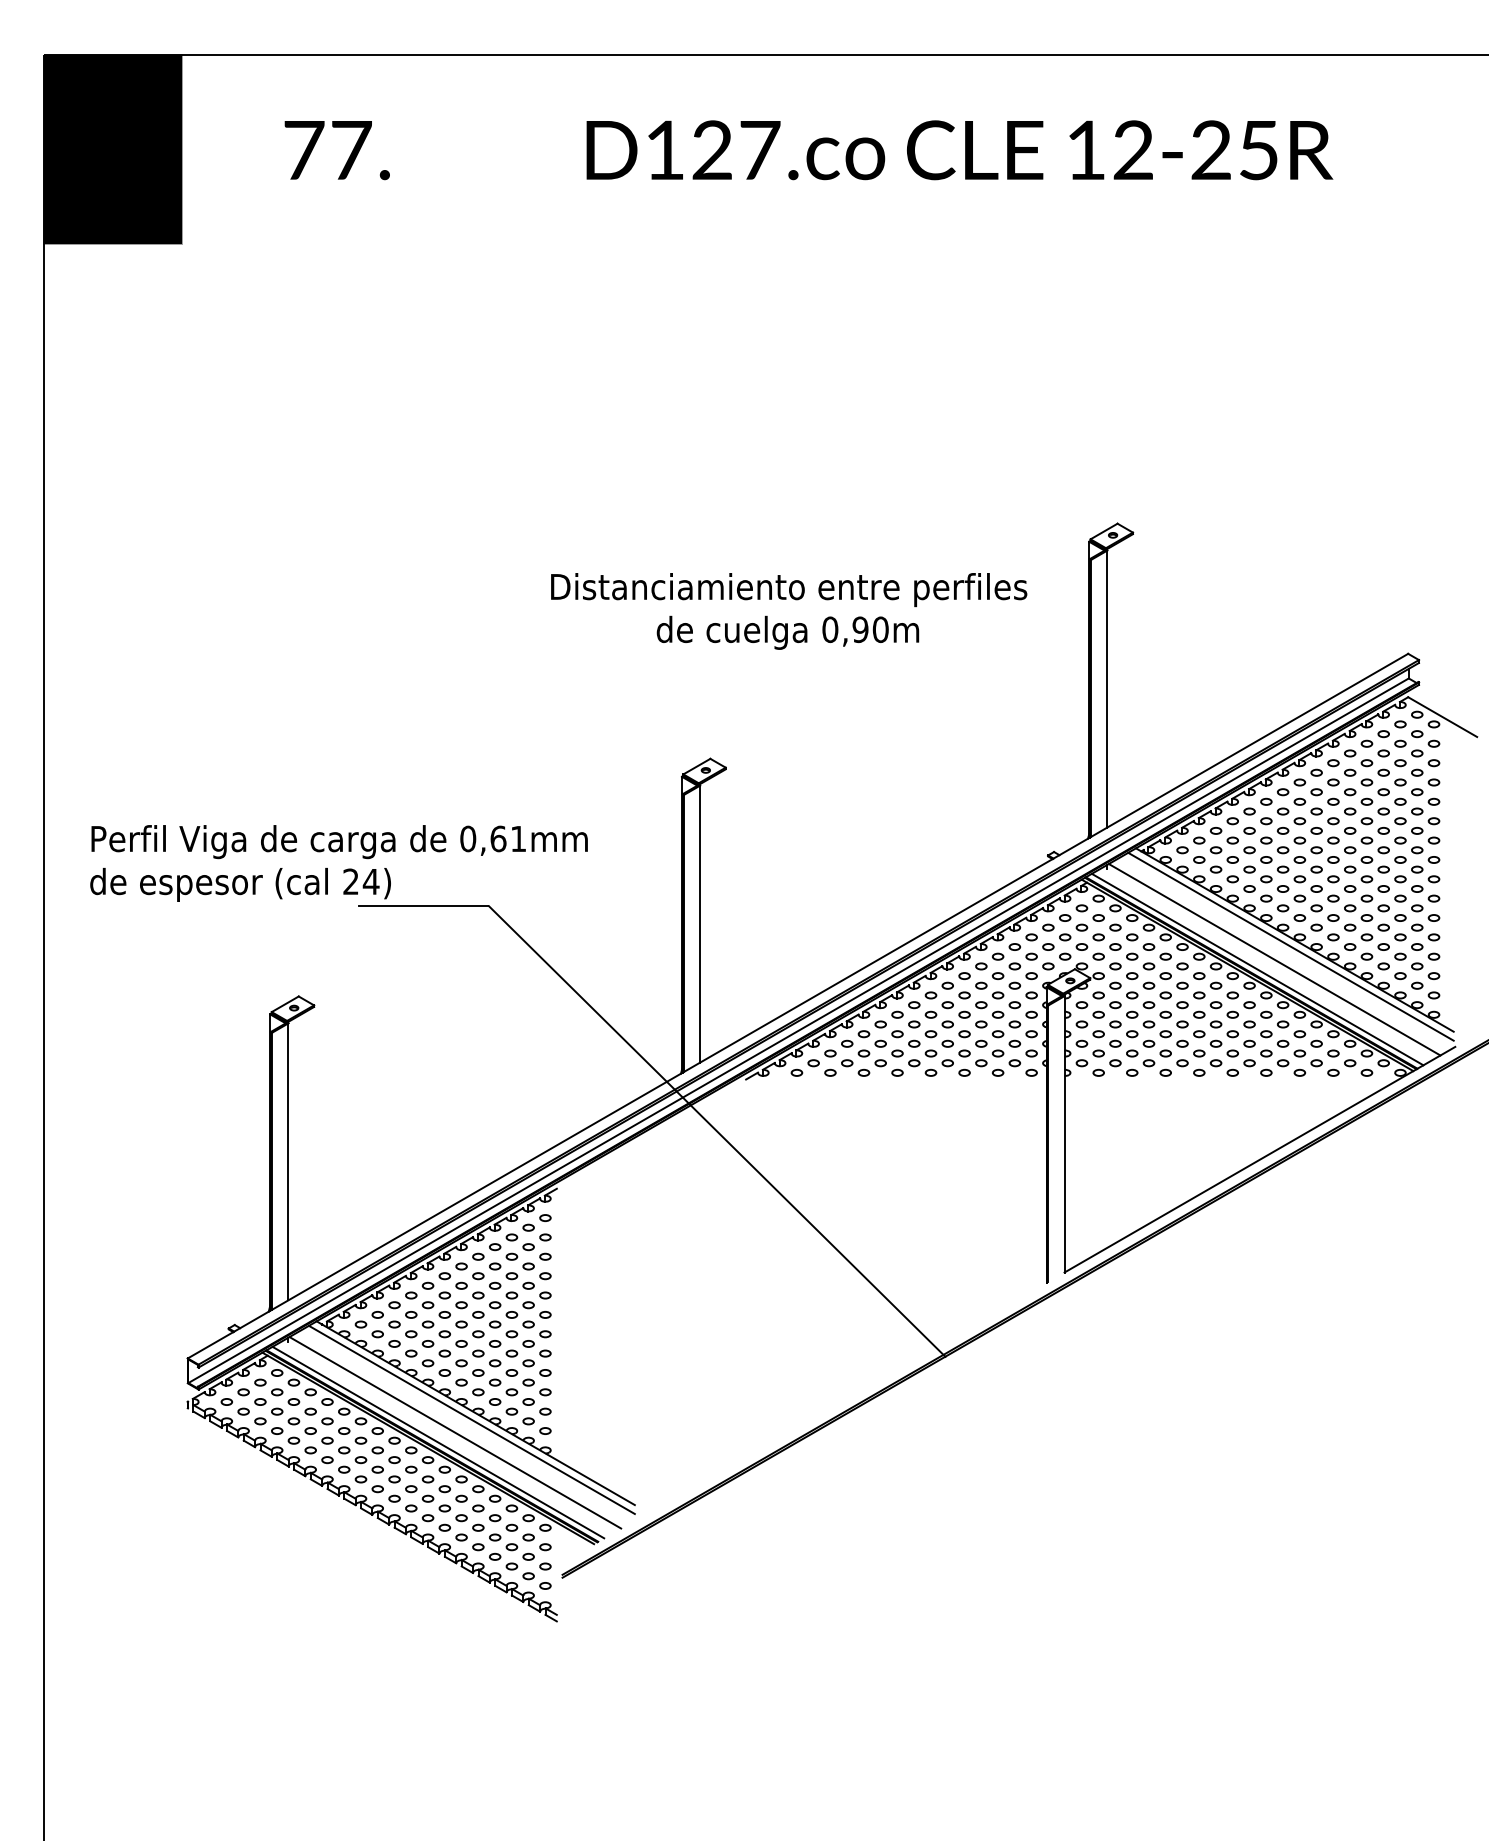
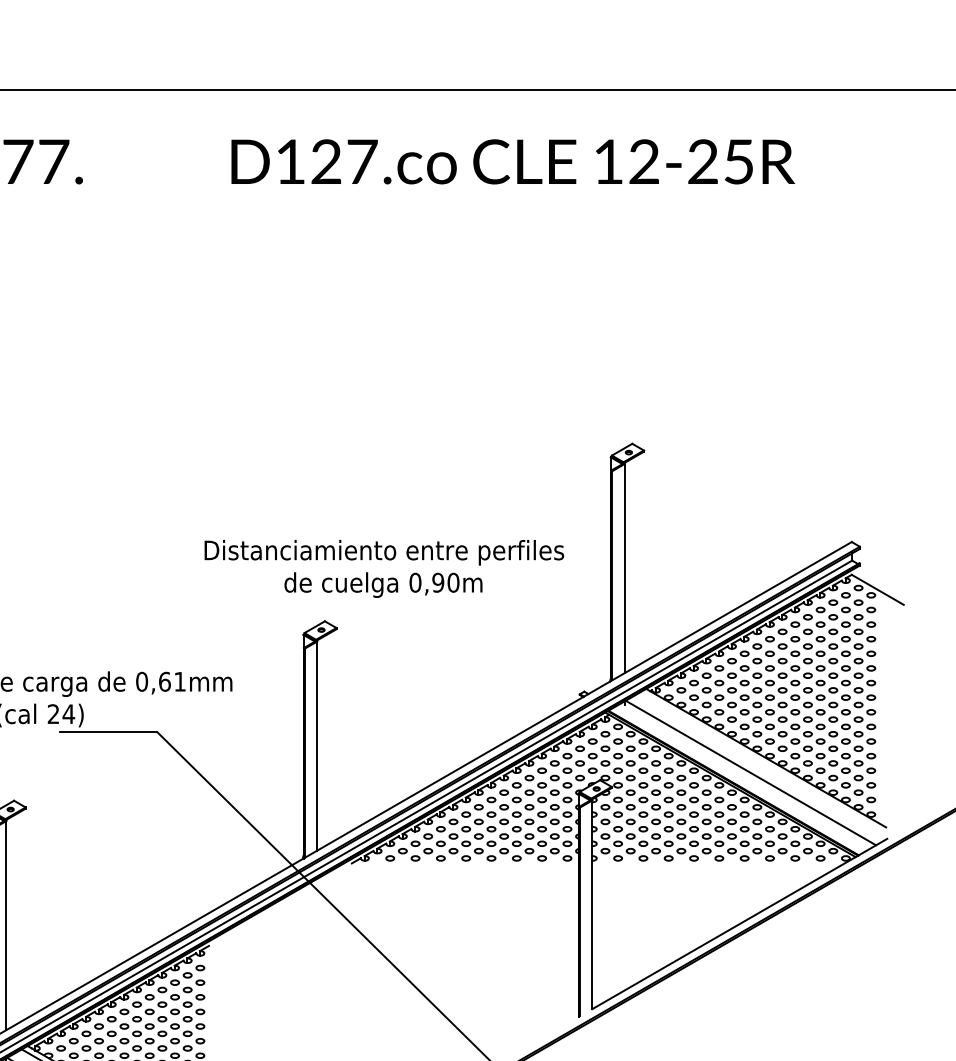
text: (789, 611) -> (384, 568), moved
line: (1290, 946) -> (762, 763), removed
line: (1257, 969) -> (737, 780), removed

